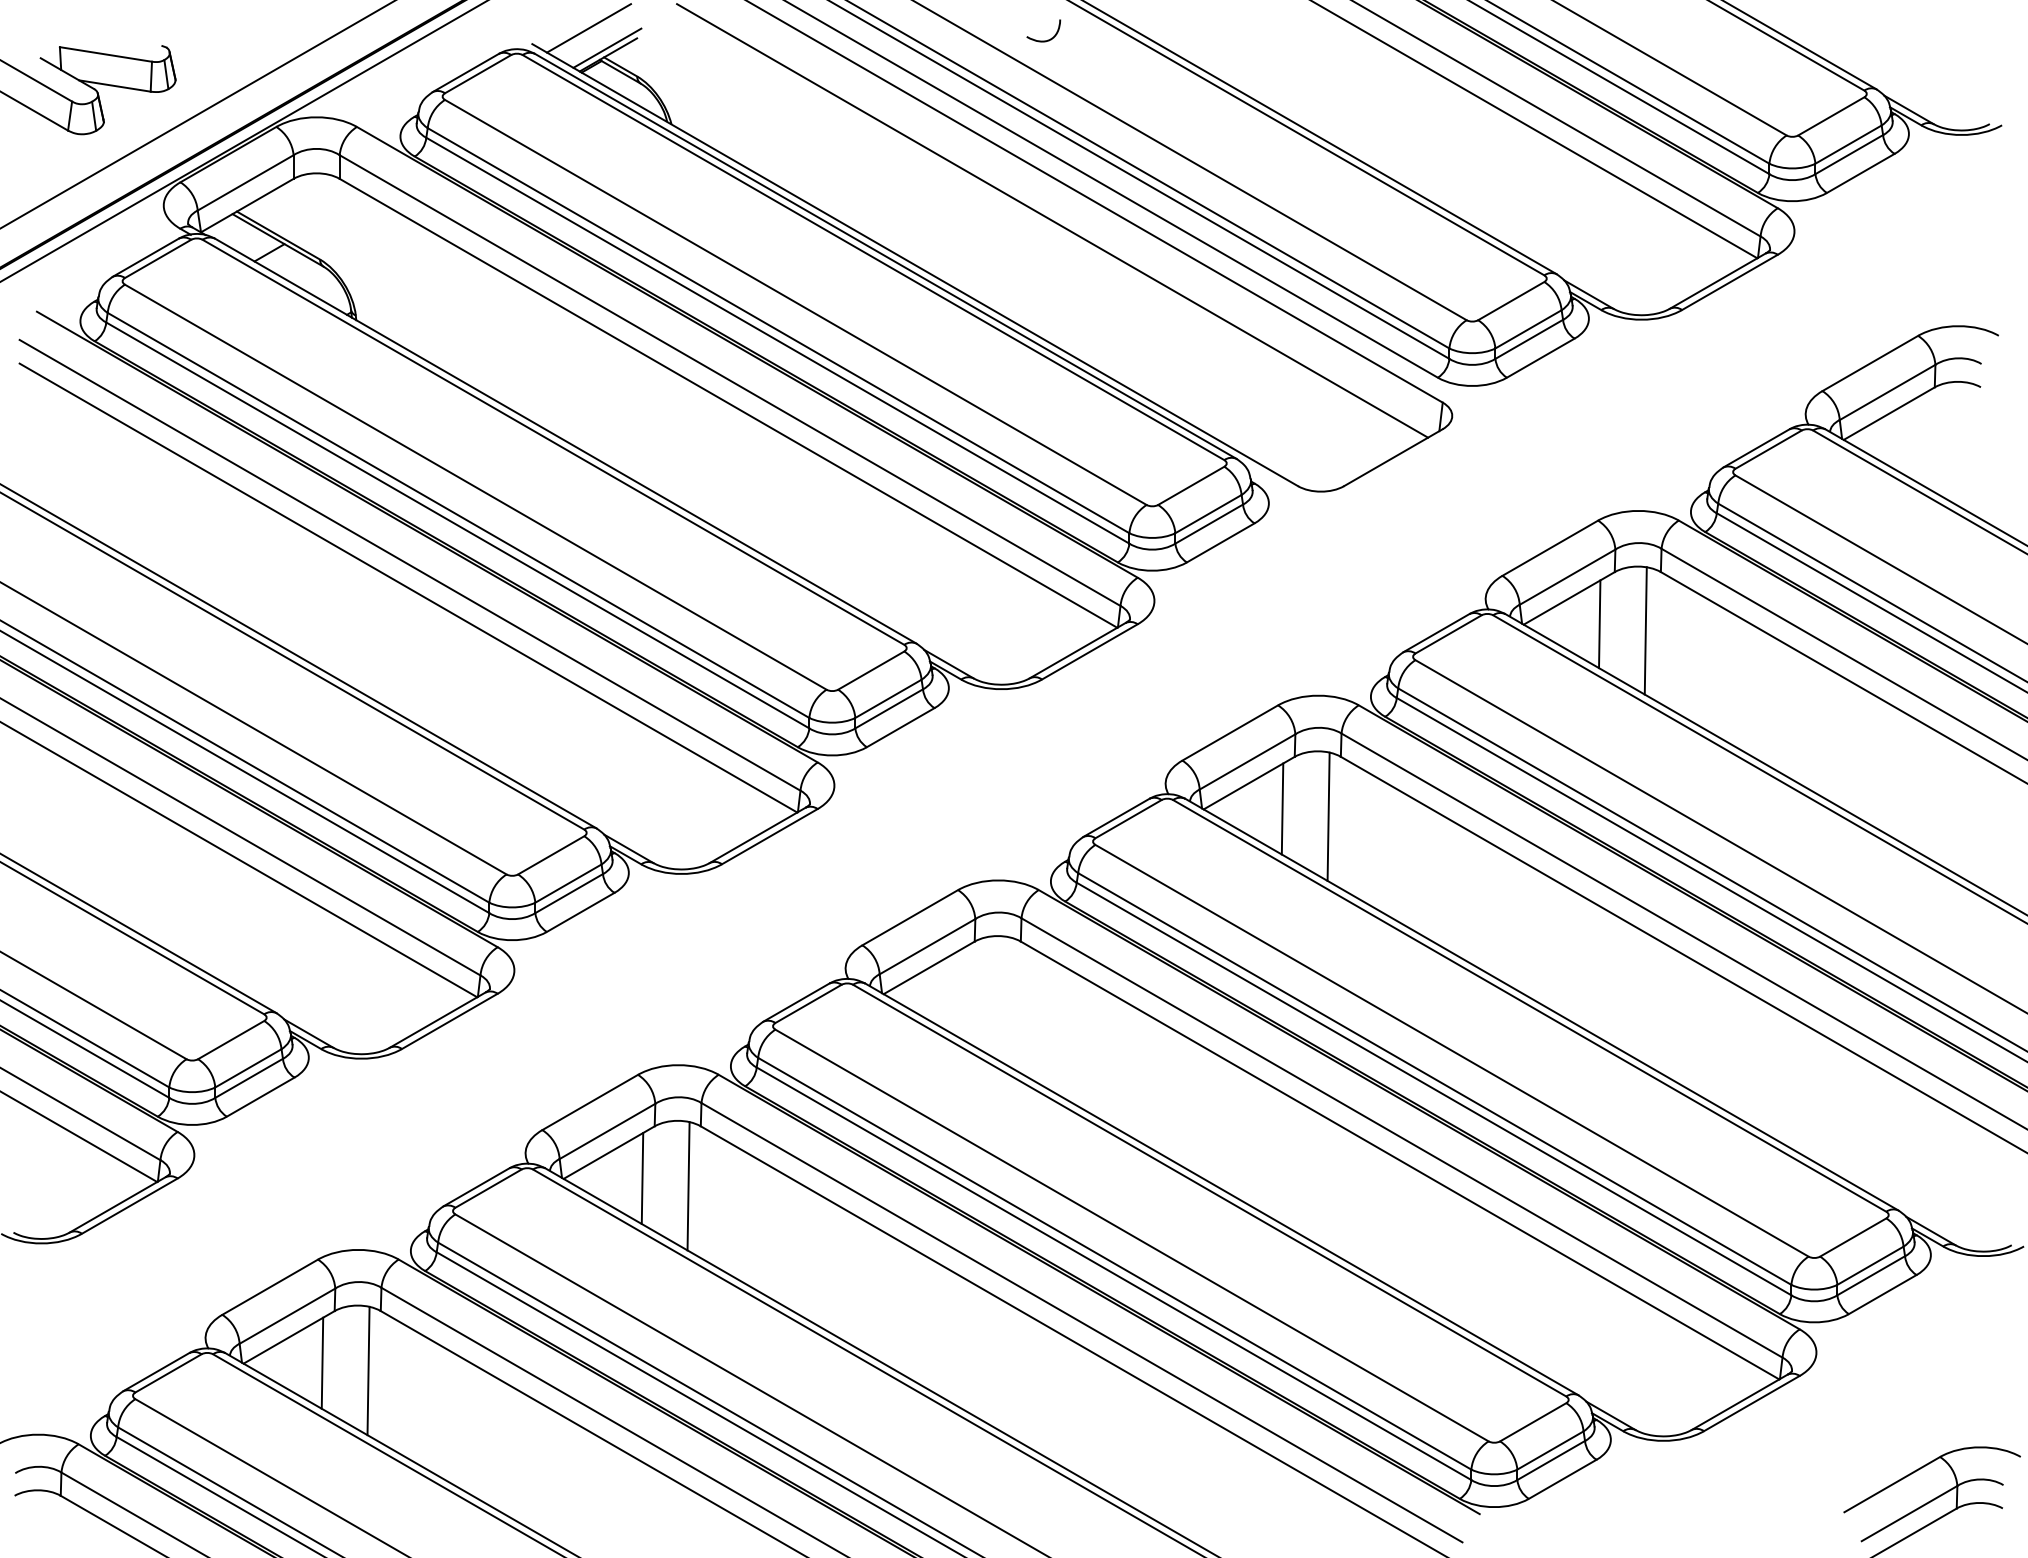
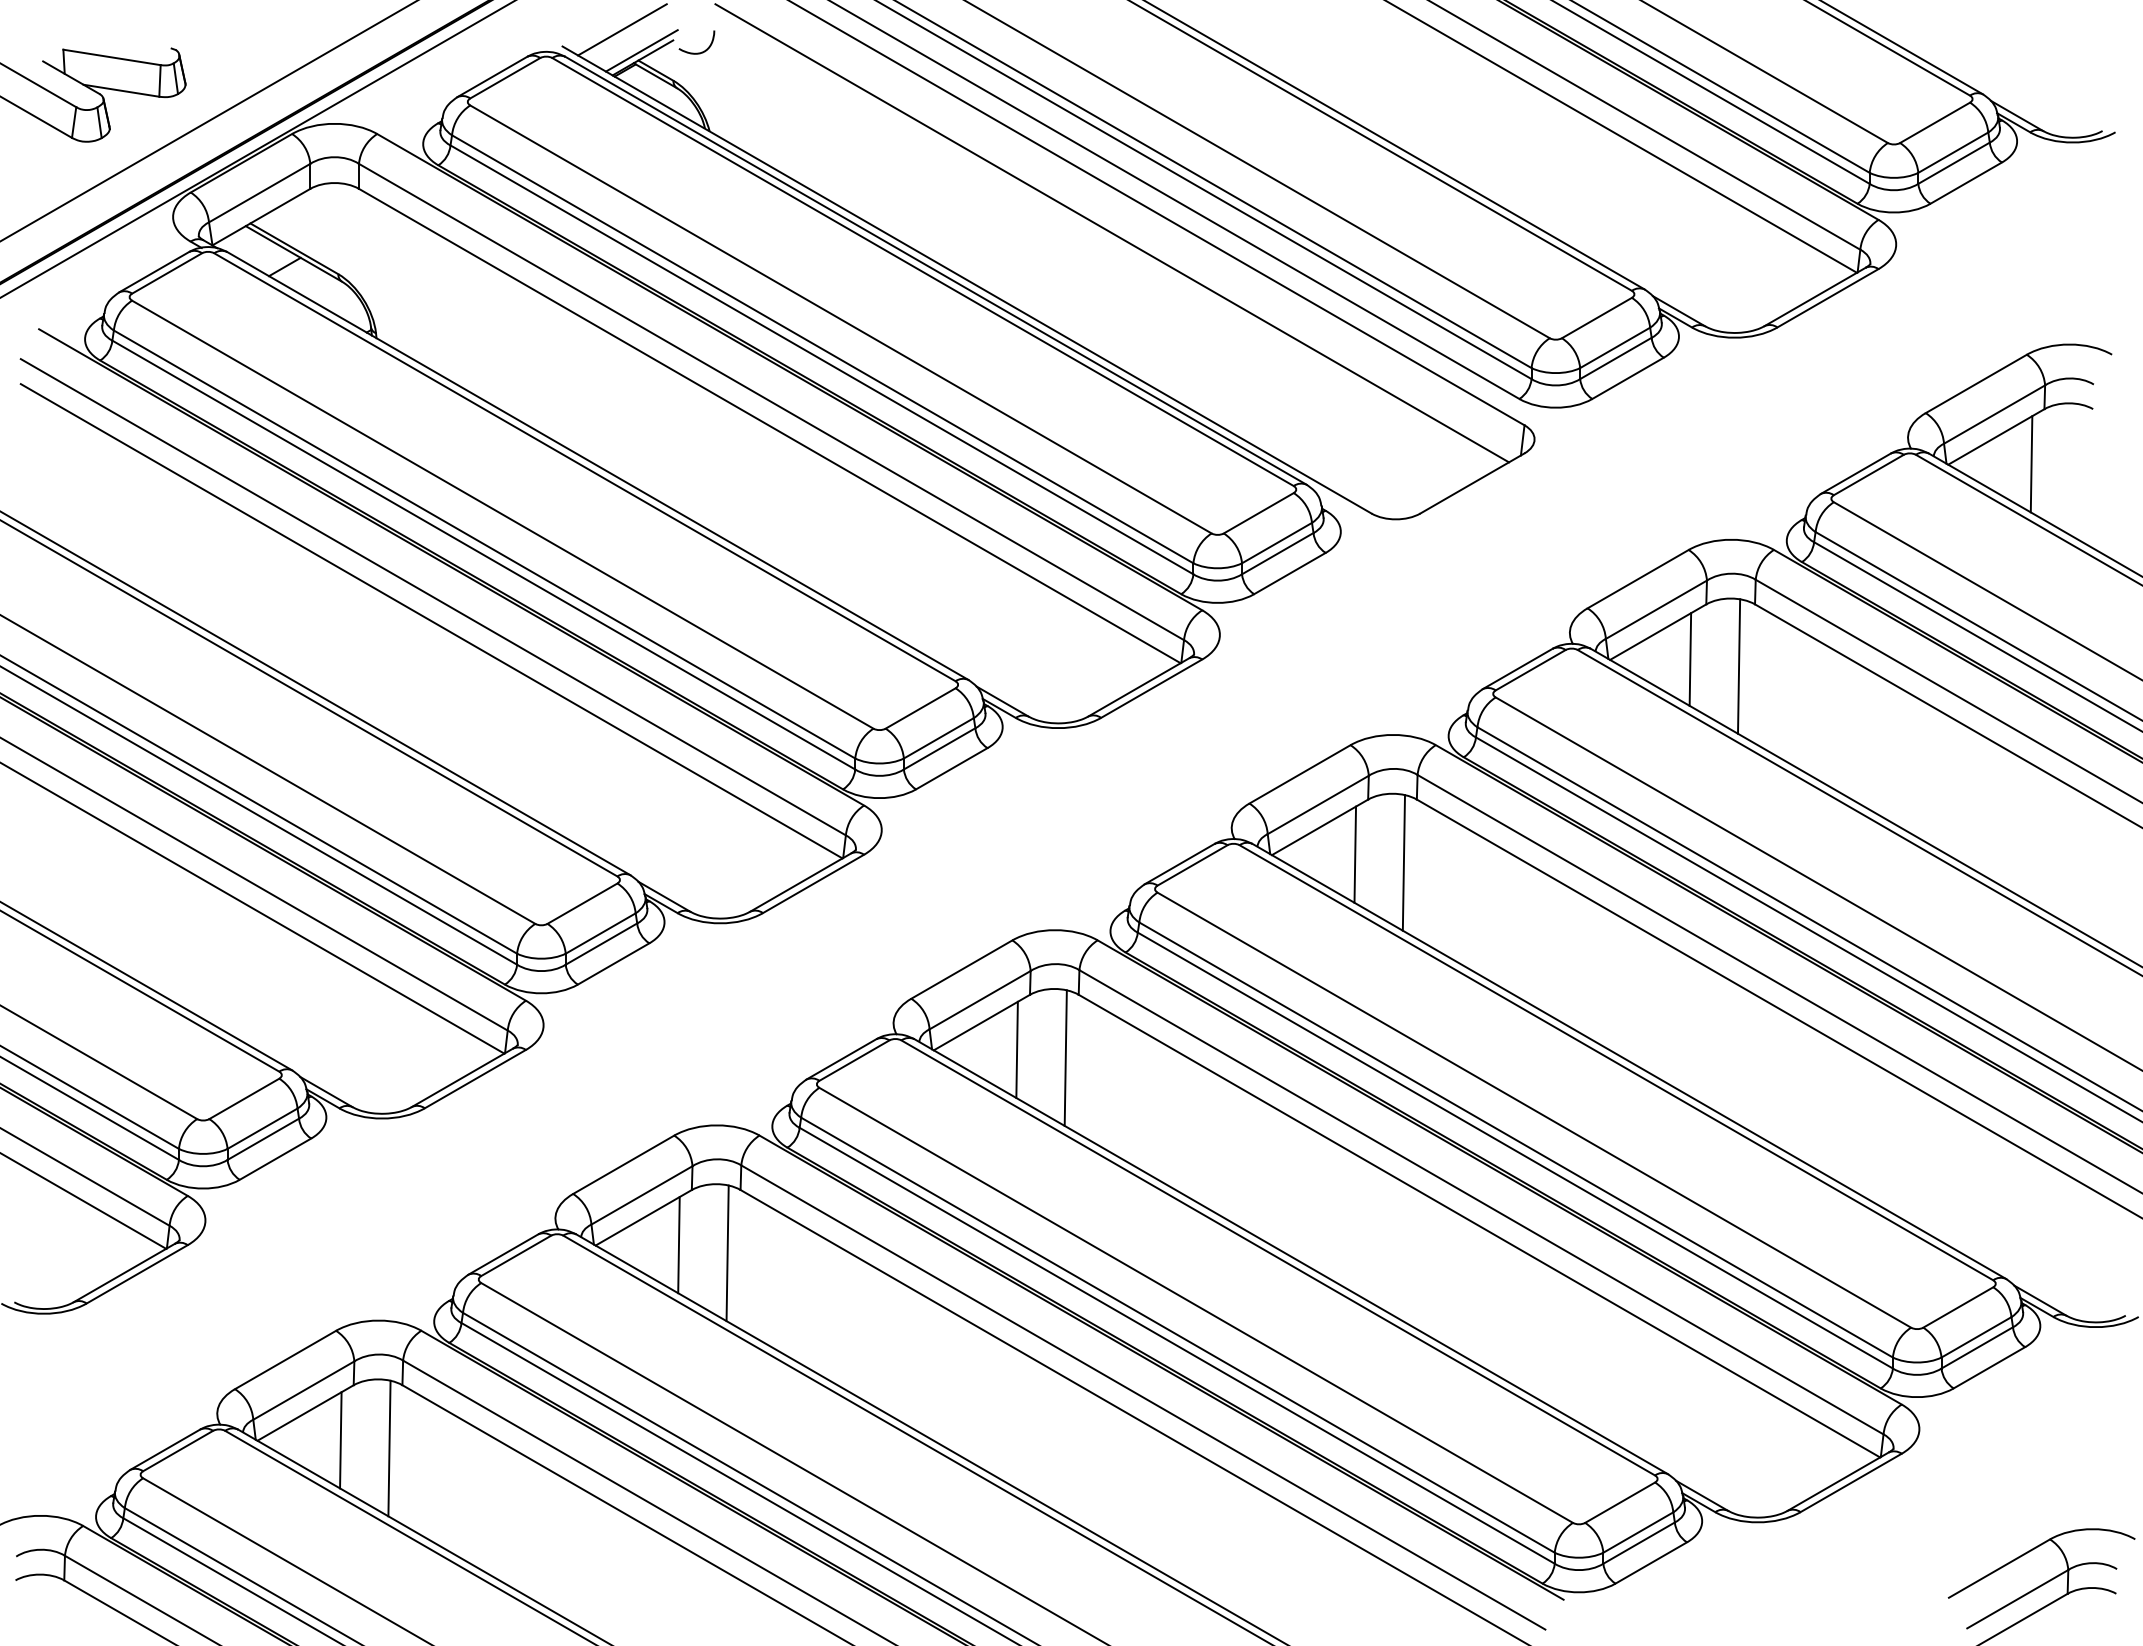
curve: (1043, 40) -> (696, 52), moved
line: (1922, 439) -> (2031, 464), added
line: (961, 993) -> (1016, 1049), added
line: (1008, 1000) -> (1065, 1057), added

